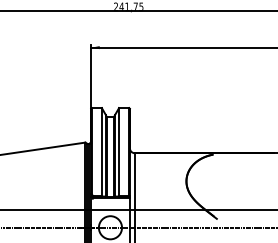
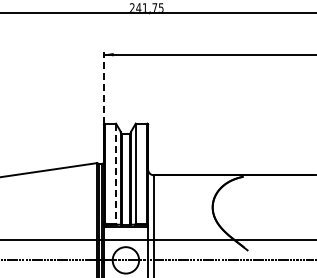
line: (90, 76) -> (103, 87), solid -> dashed
line: (102, 151) -> (116, 173), solid -> dashed

